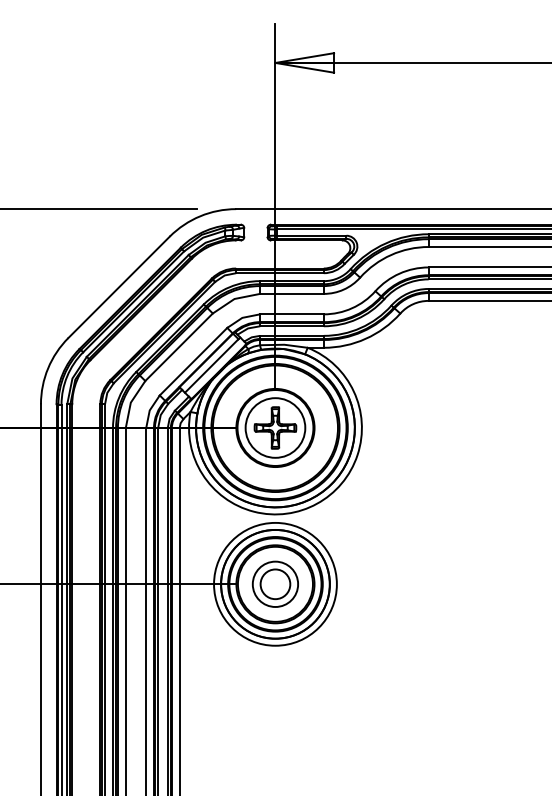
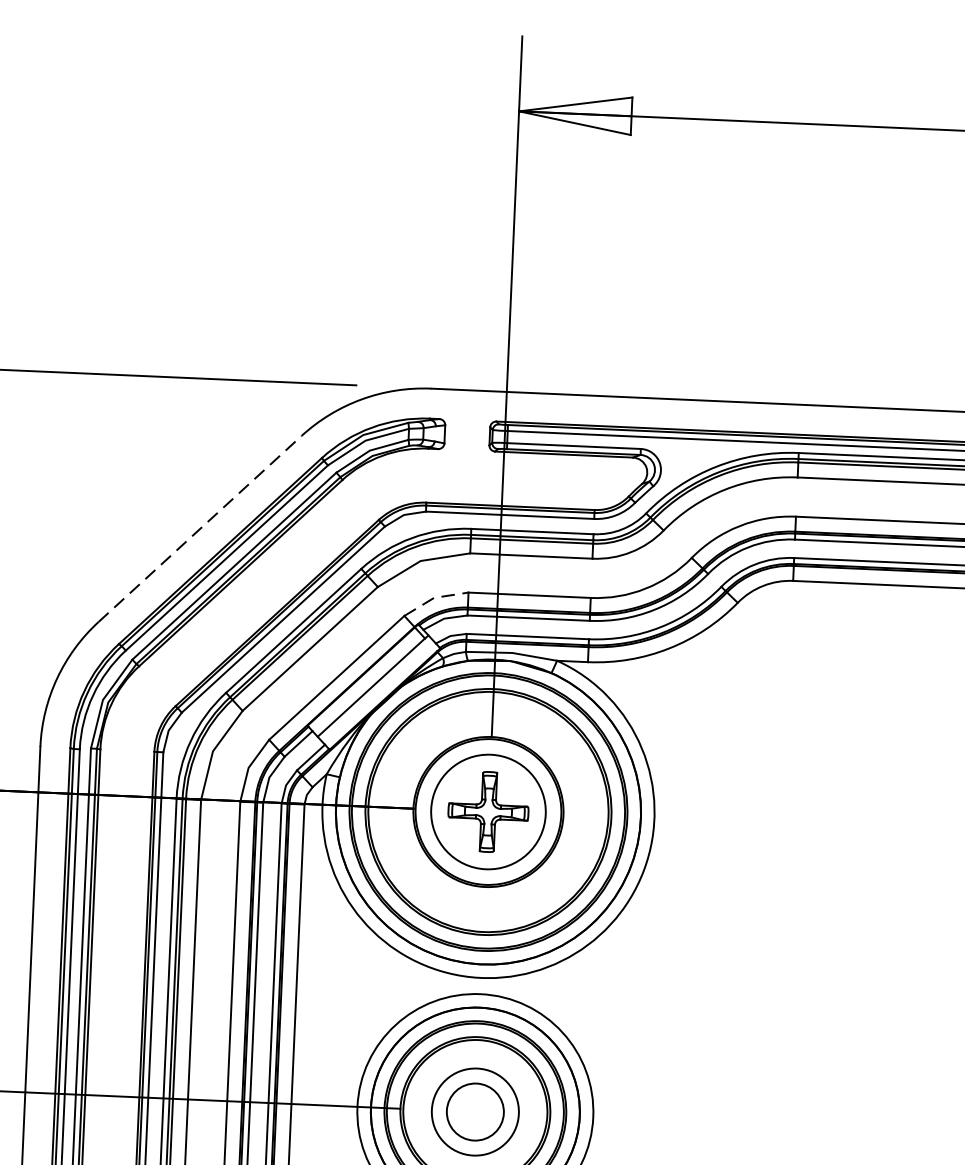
line: (119, 287) -> (200, 529), solid -> dashed
line: (242, 317) -> (434, 597), solid -> dashed

